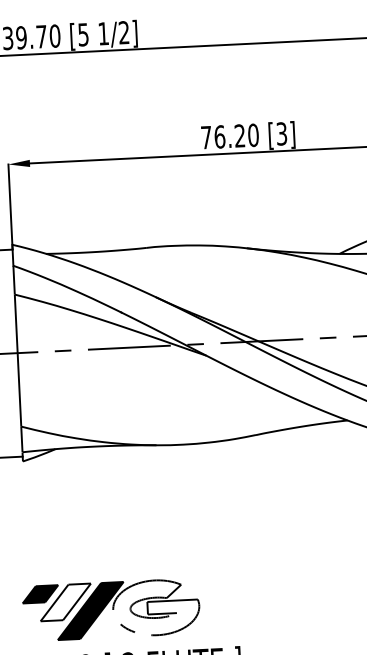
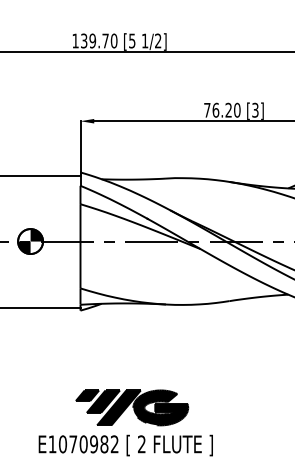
fill: (64, 602) -> (102, 401), added
fill: (155, 607) -> (160, 407), added

